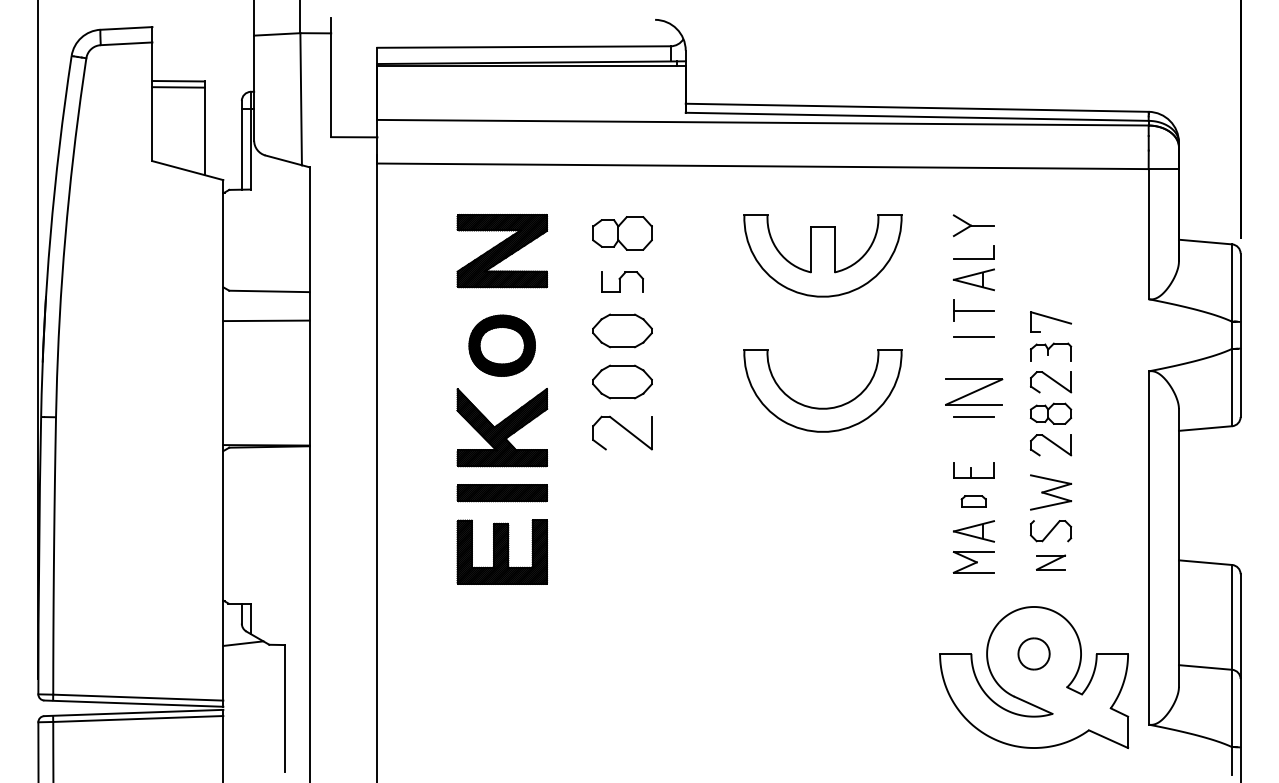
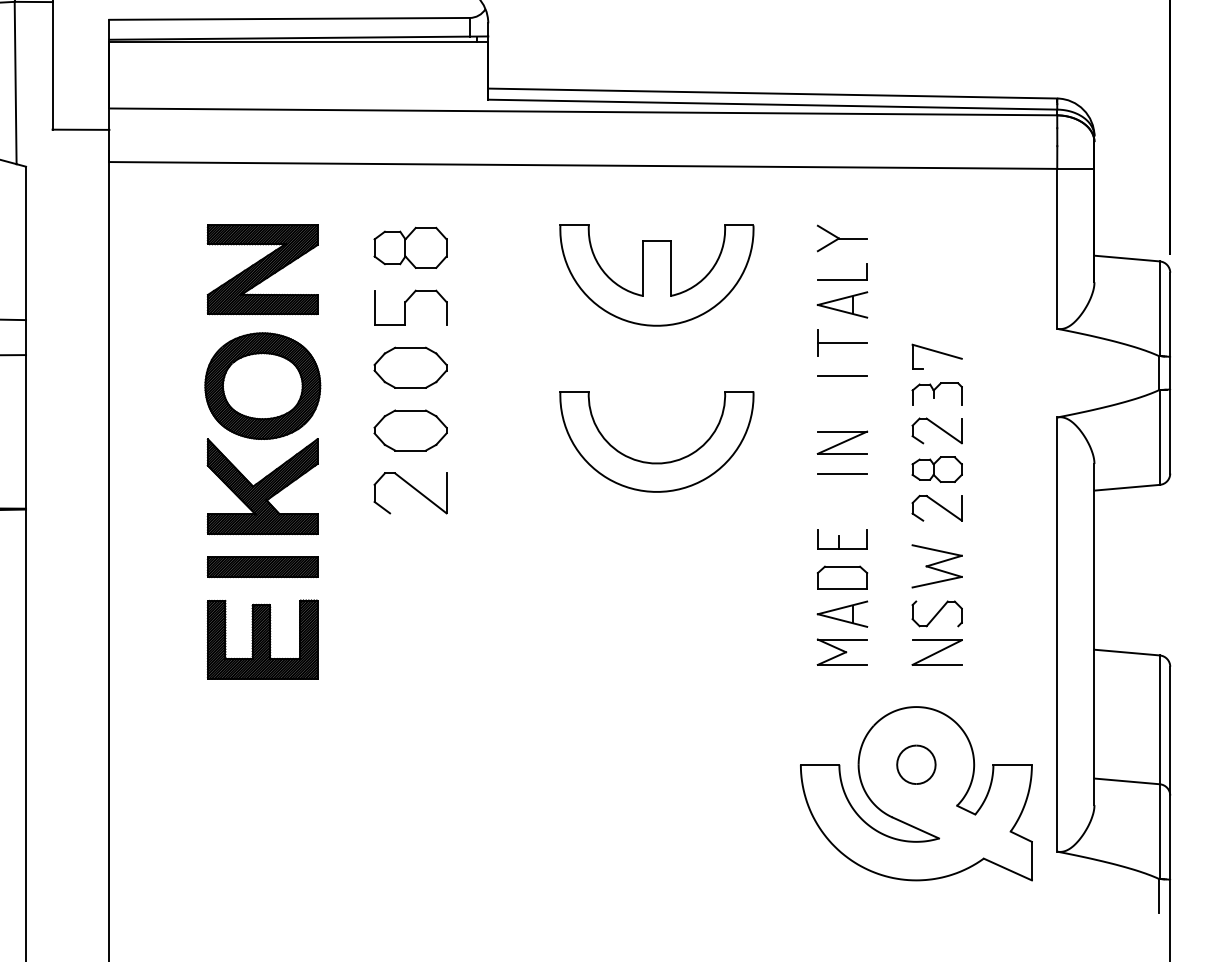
part: (622, 281) -> (410, 307), size x1.43
part: (501, 345) -> (261, 385), size x1.43
part: (973, 391) -> (841, 442), size x0.71
part: (973, 501) -> (841, 577), size x1.67
part: (1050, 562) -> (936, 652), size x1.43

